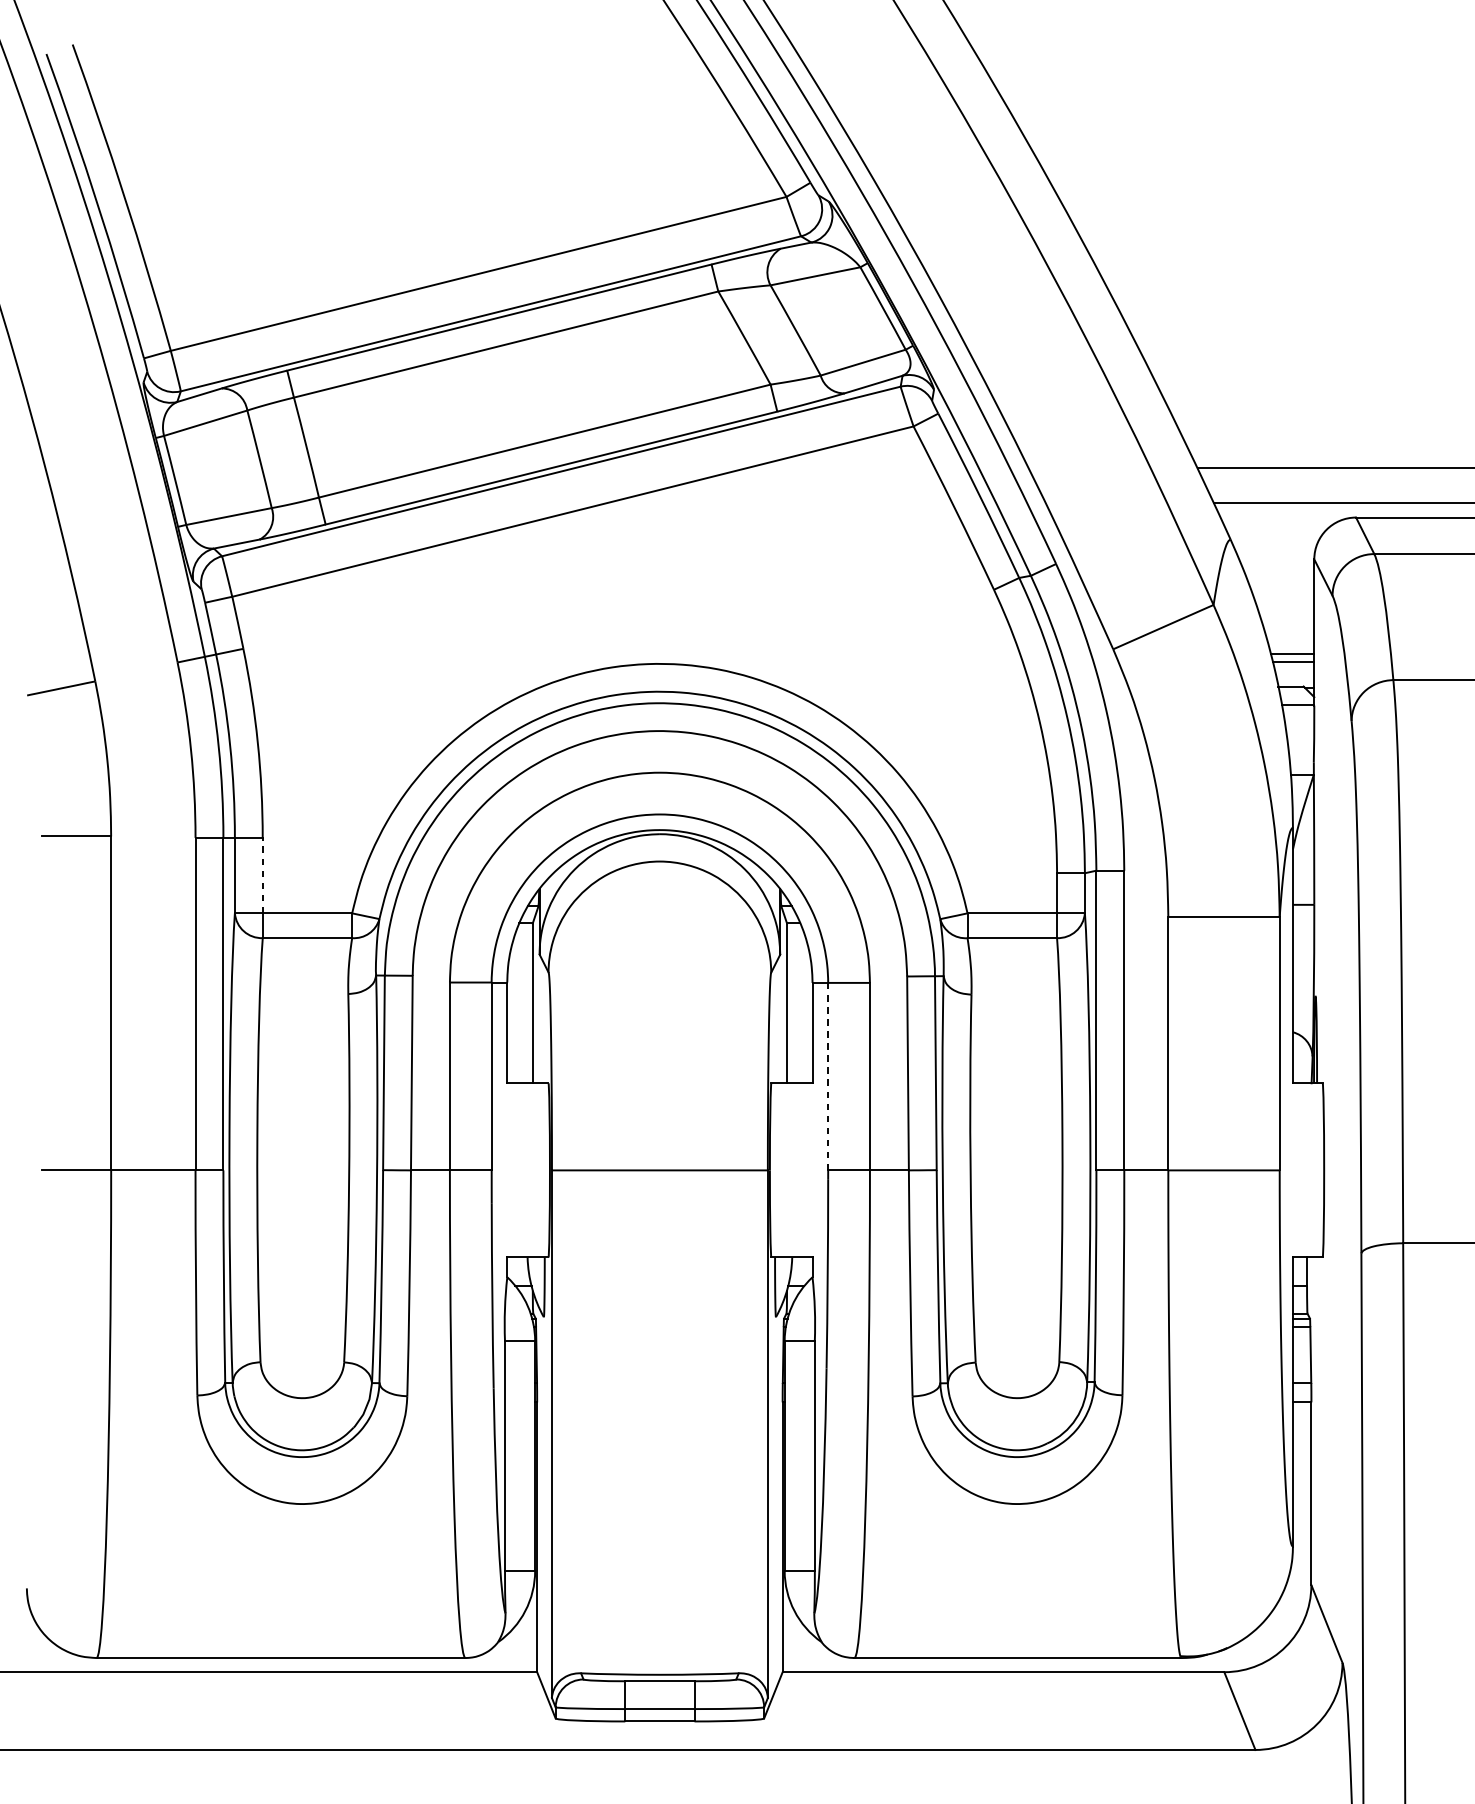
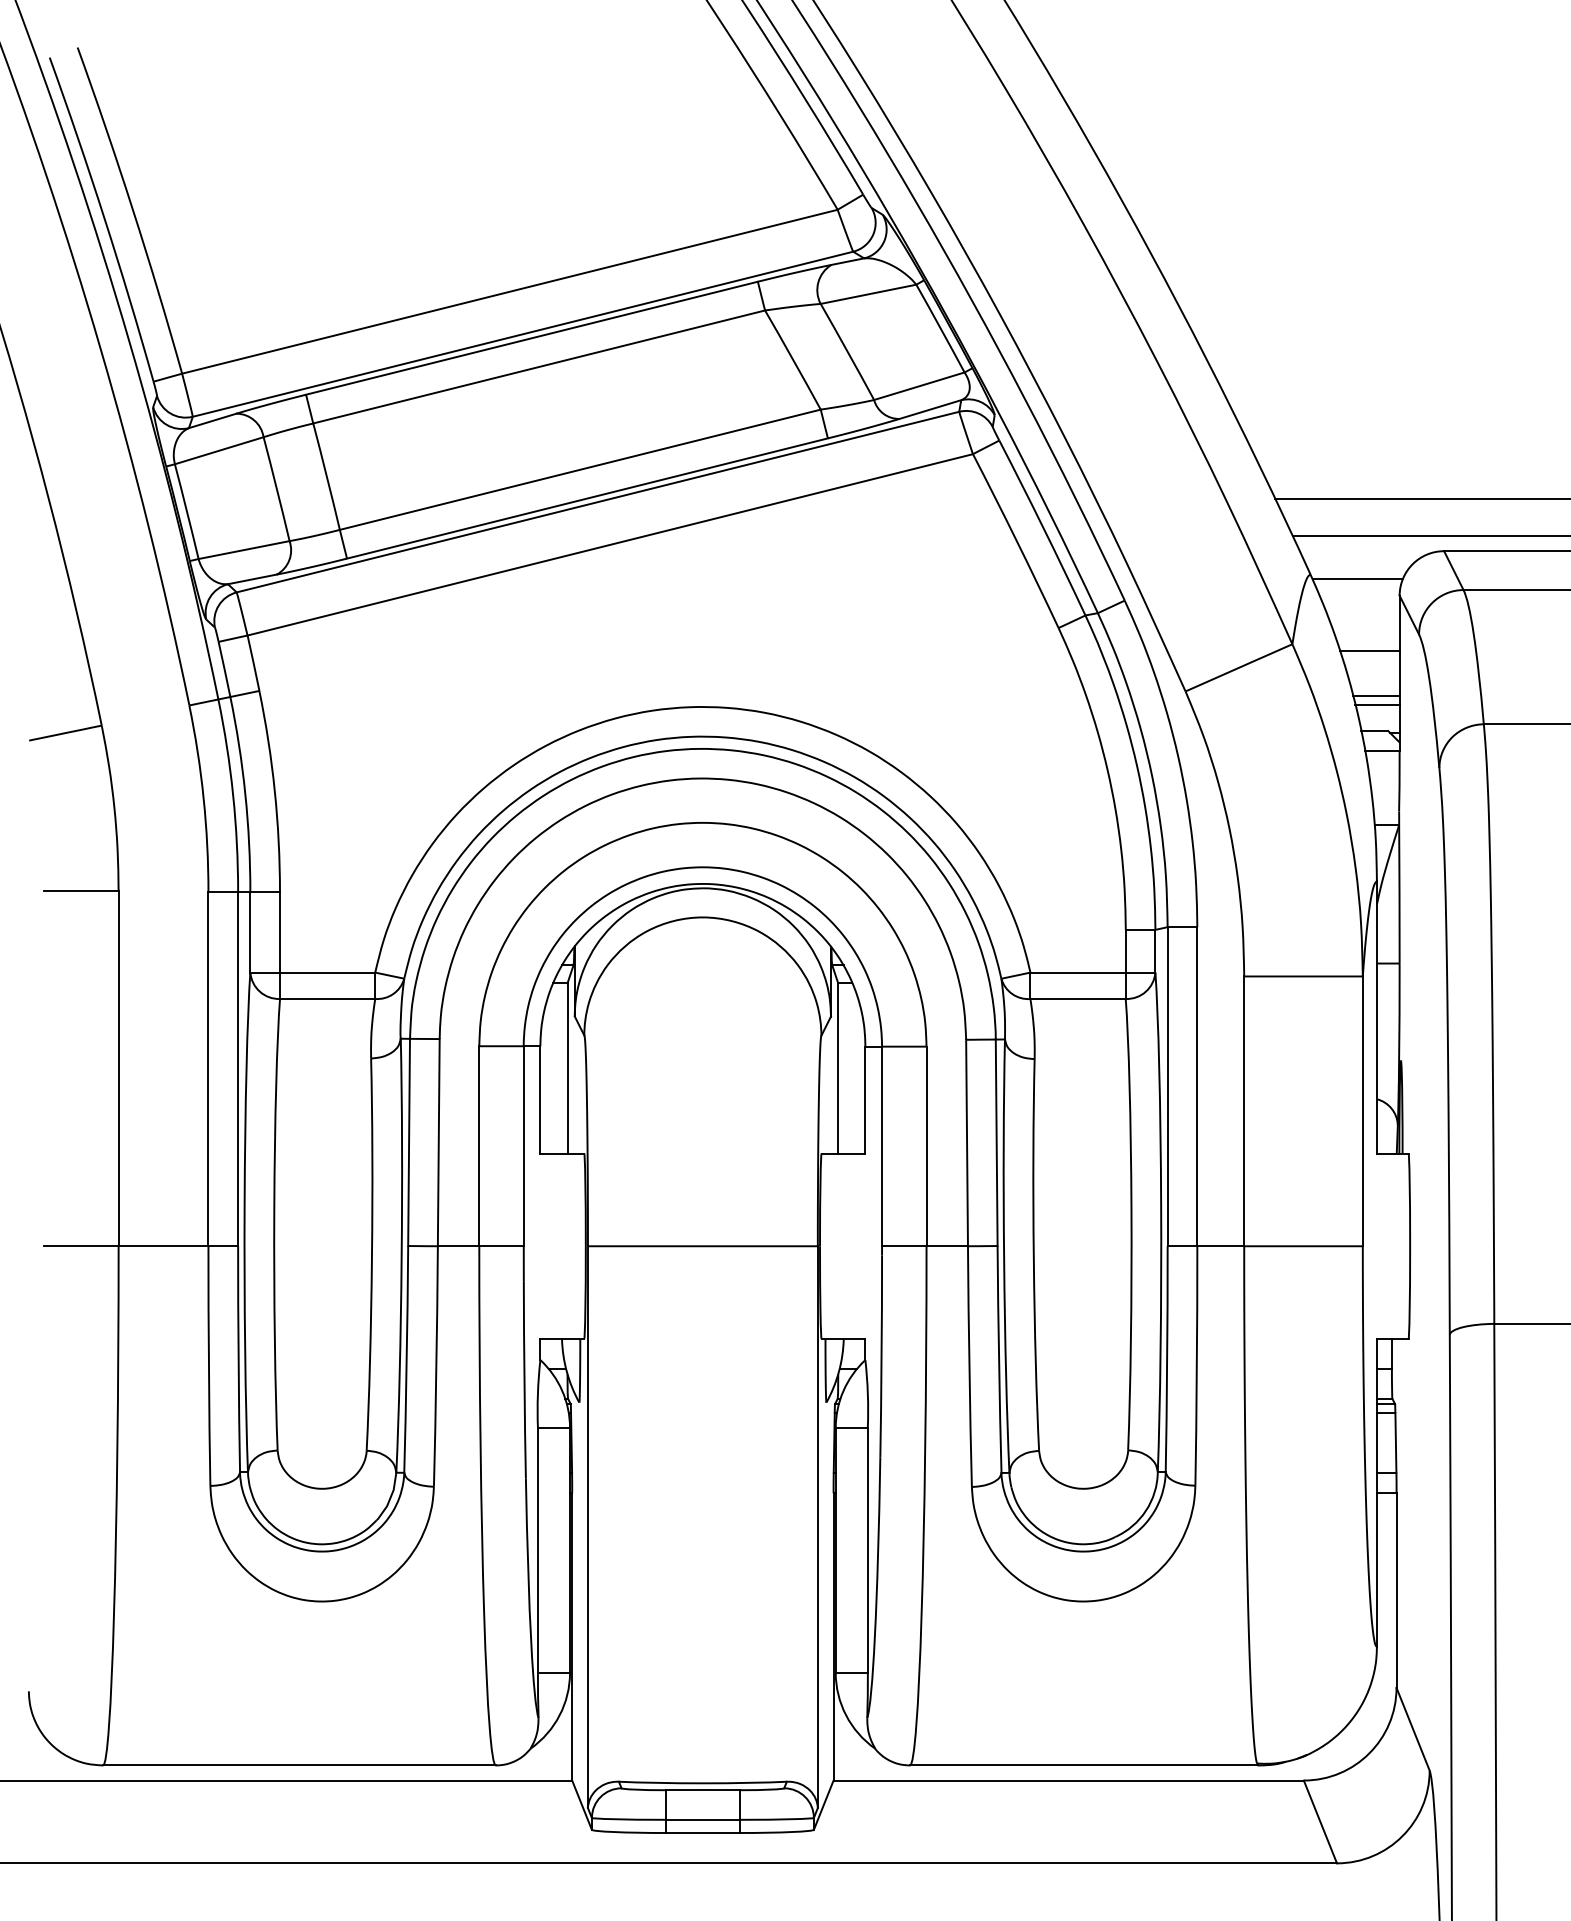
line: (1274, 544) -> (1357, 579), added
line: (1285, 611) -> (1369, 651), added
line: (263, 874) -> (280, 931), dashed -> solid
line: (828, 1076) -> (882, 1146), dashed -> solid

